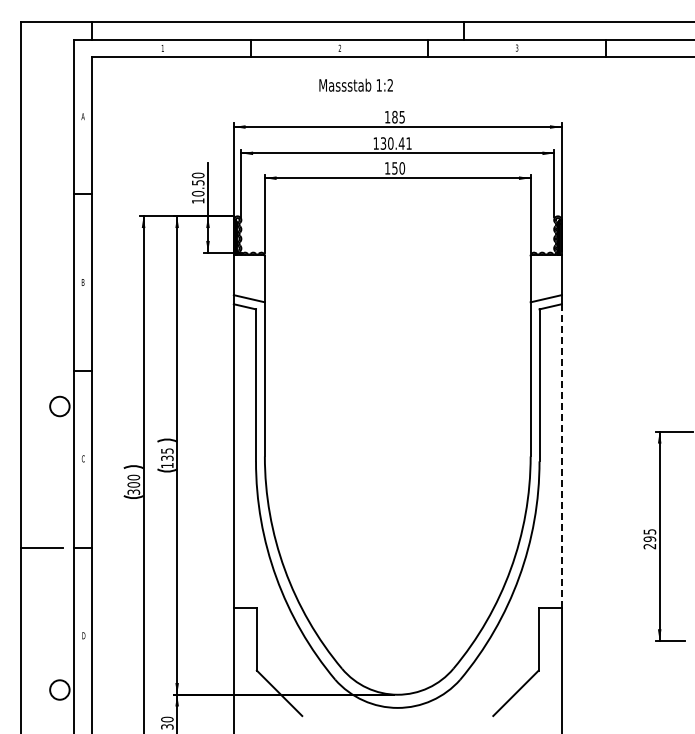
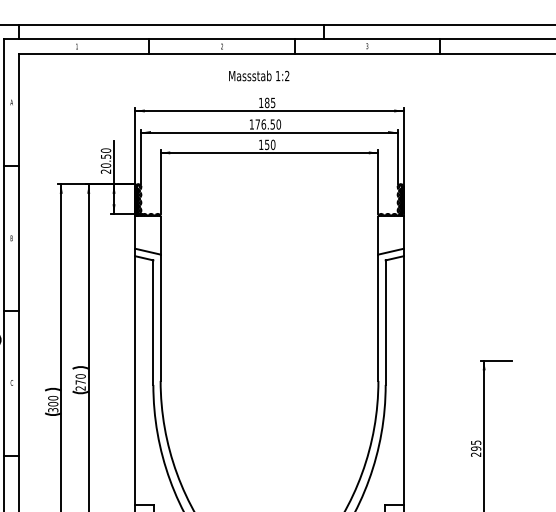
text: (355, 84) -> (258, 75), moved
text: (395, 143) -> (267, 124), 130.41 -> 176.50
text: (197, 200) -> (105, 171), 10.50 -> 20.50
line: (561, 456) -> (403, 380), dashed -> solid
text: (167, 458) -> (80, 382), 135 -> 270

